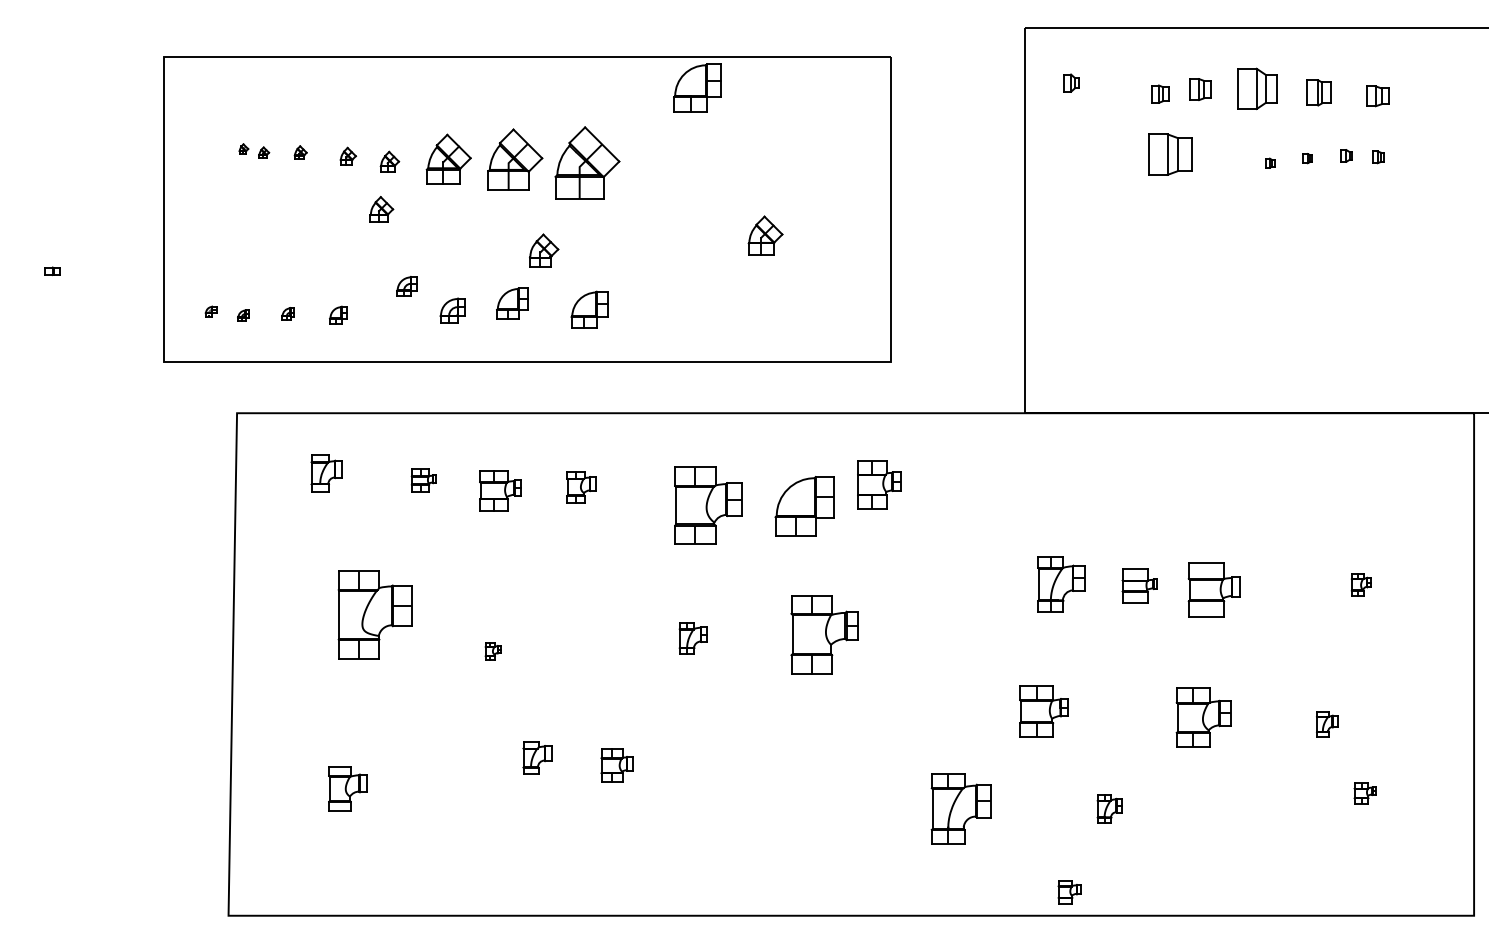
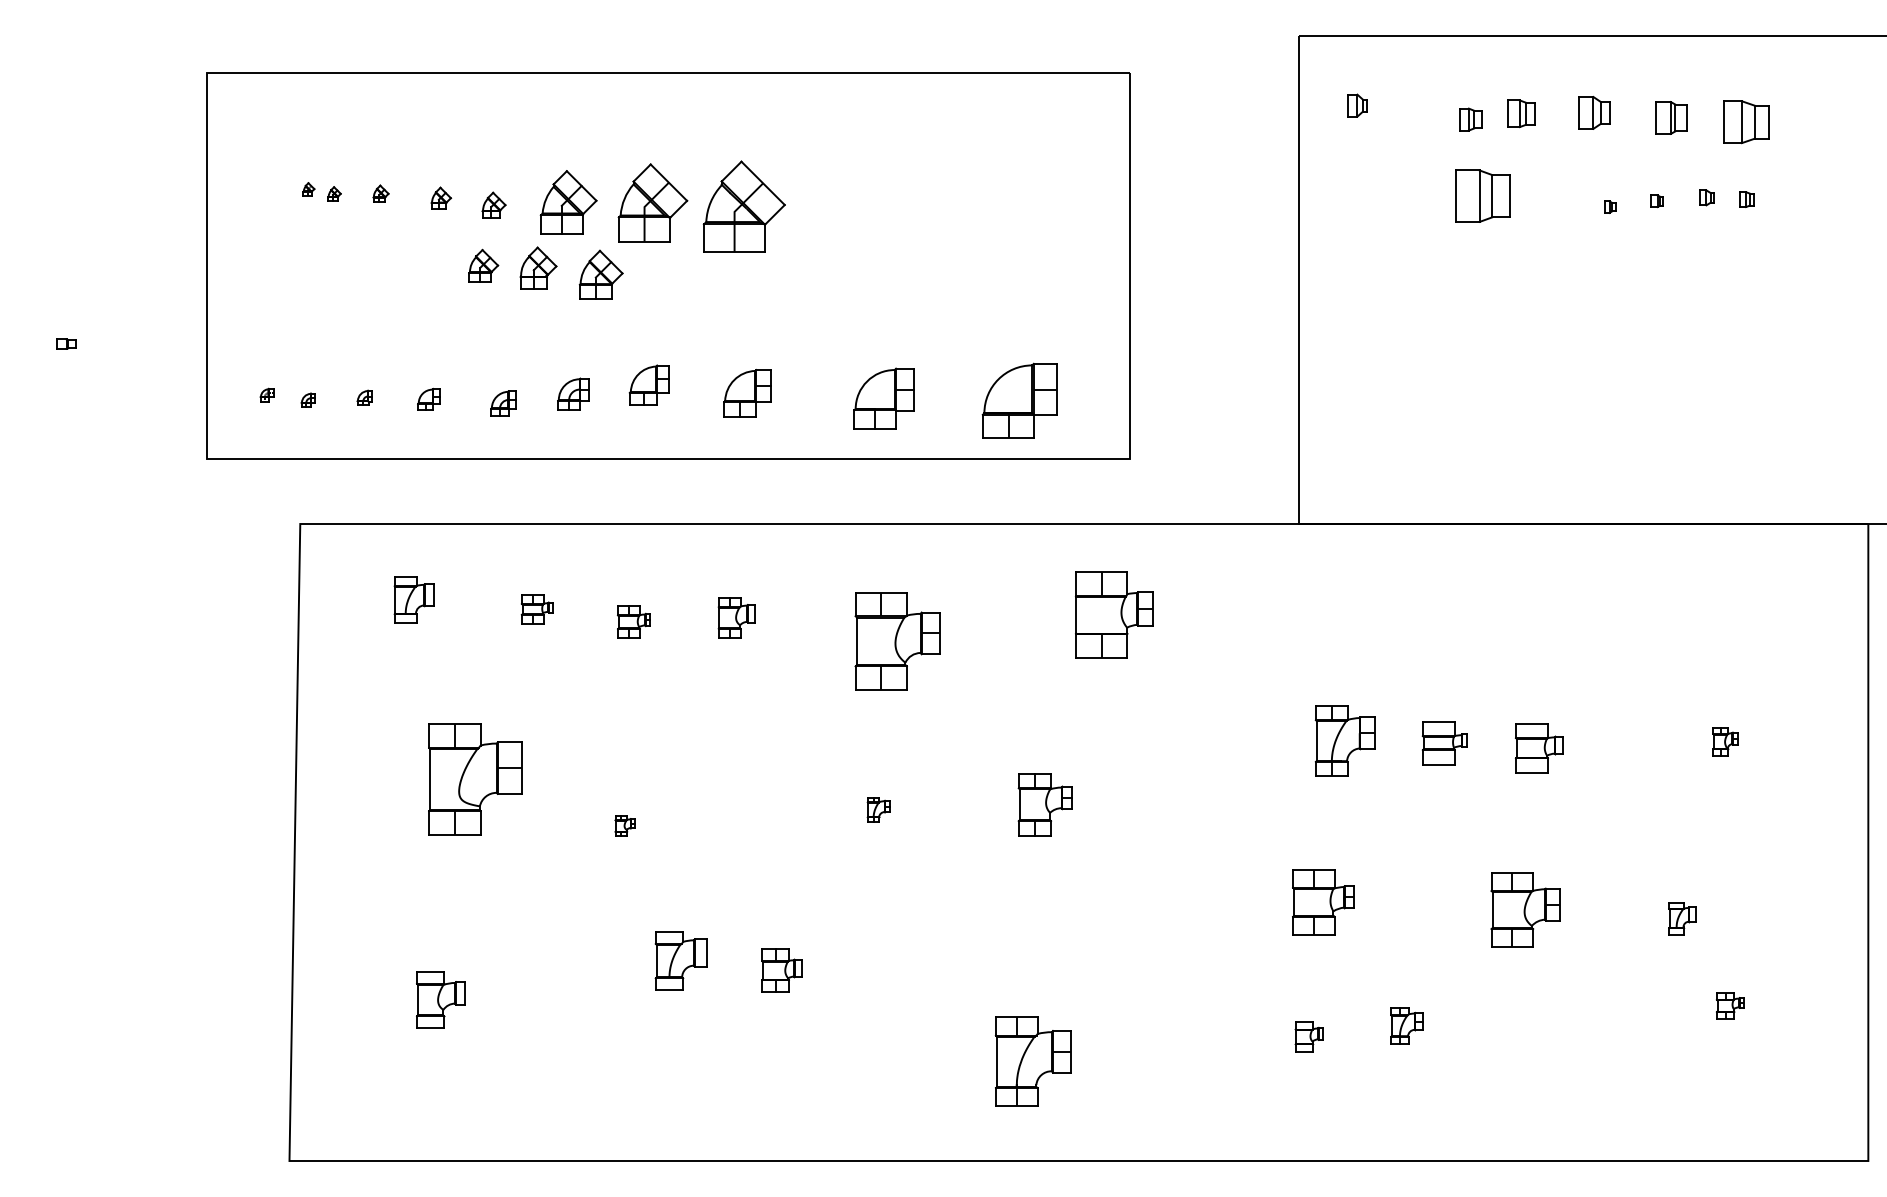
part: (697, 87) -> (883, 398), moved
part: (1258, 88) -> (1594, 112), size x0.62
part: (1377, 96) -> (1746, 122), size x1.67
part: (765, 235) -> (600, 274), moved
part: (544, 250) -> (538, 267), moved
part: (406, 286) -> (503, 403), moved
part: (879, 484) -> (1114, 614), size x1.43
part: (499, 490) -> (633, 621), size x0.62
part: (804, 505) -> (1019, 400), moved
part: (1213, 590) -> (1538, 748), size x0.71
part: (824, 634) -> (1044, 804), size x0.62
part: (693, 638) -> (878, 809), size x0.62
part: (537, 757) -> (680, 960), size x1.43
part: (960, 808) -> (1032, 1061), moved
part: (1068, 891) -> (1308, 1036), moved

